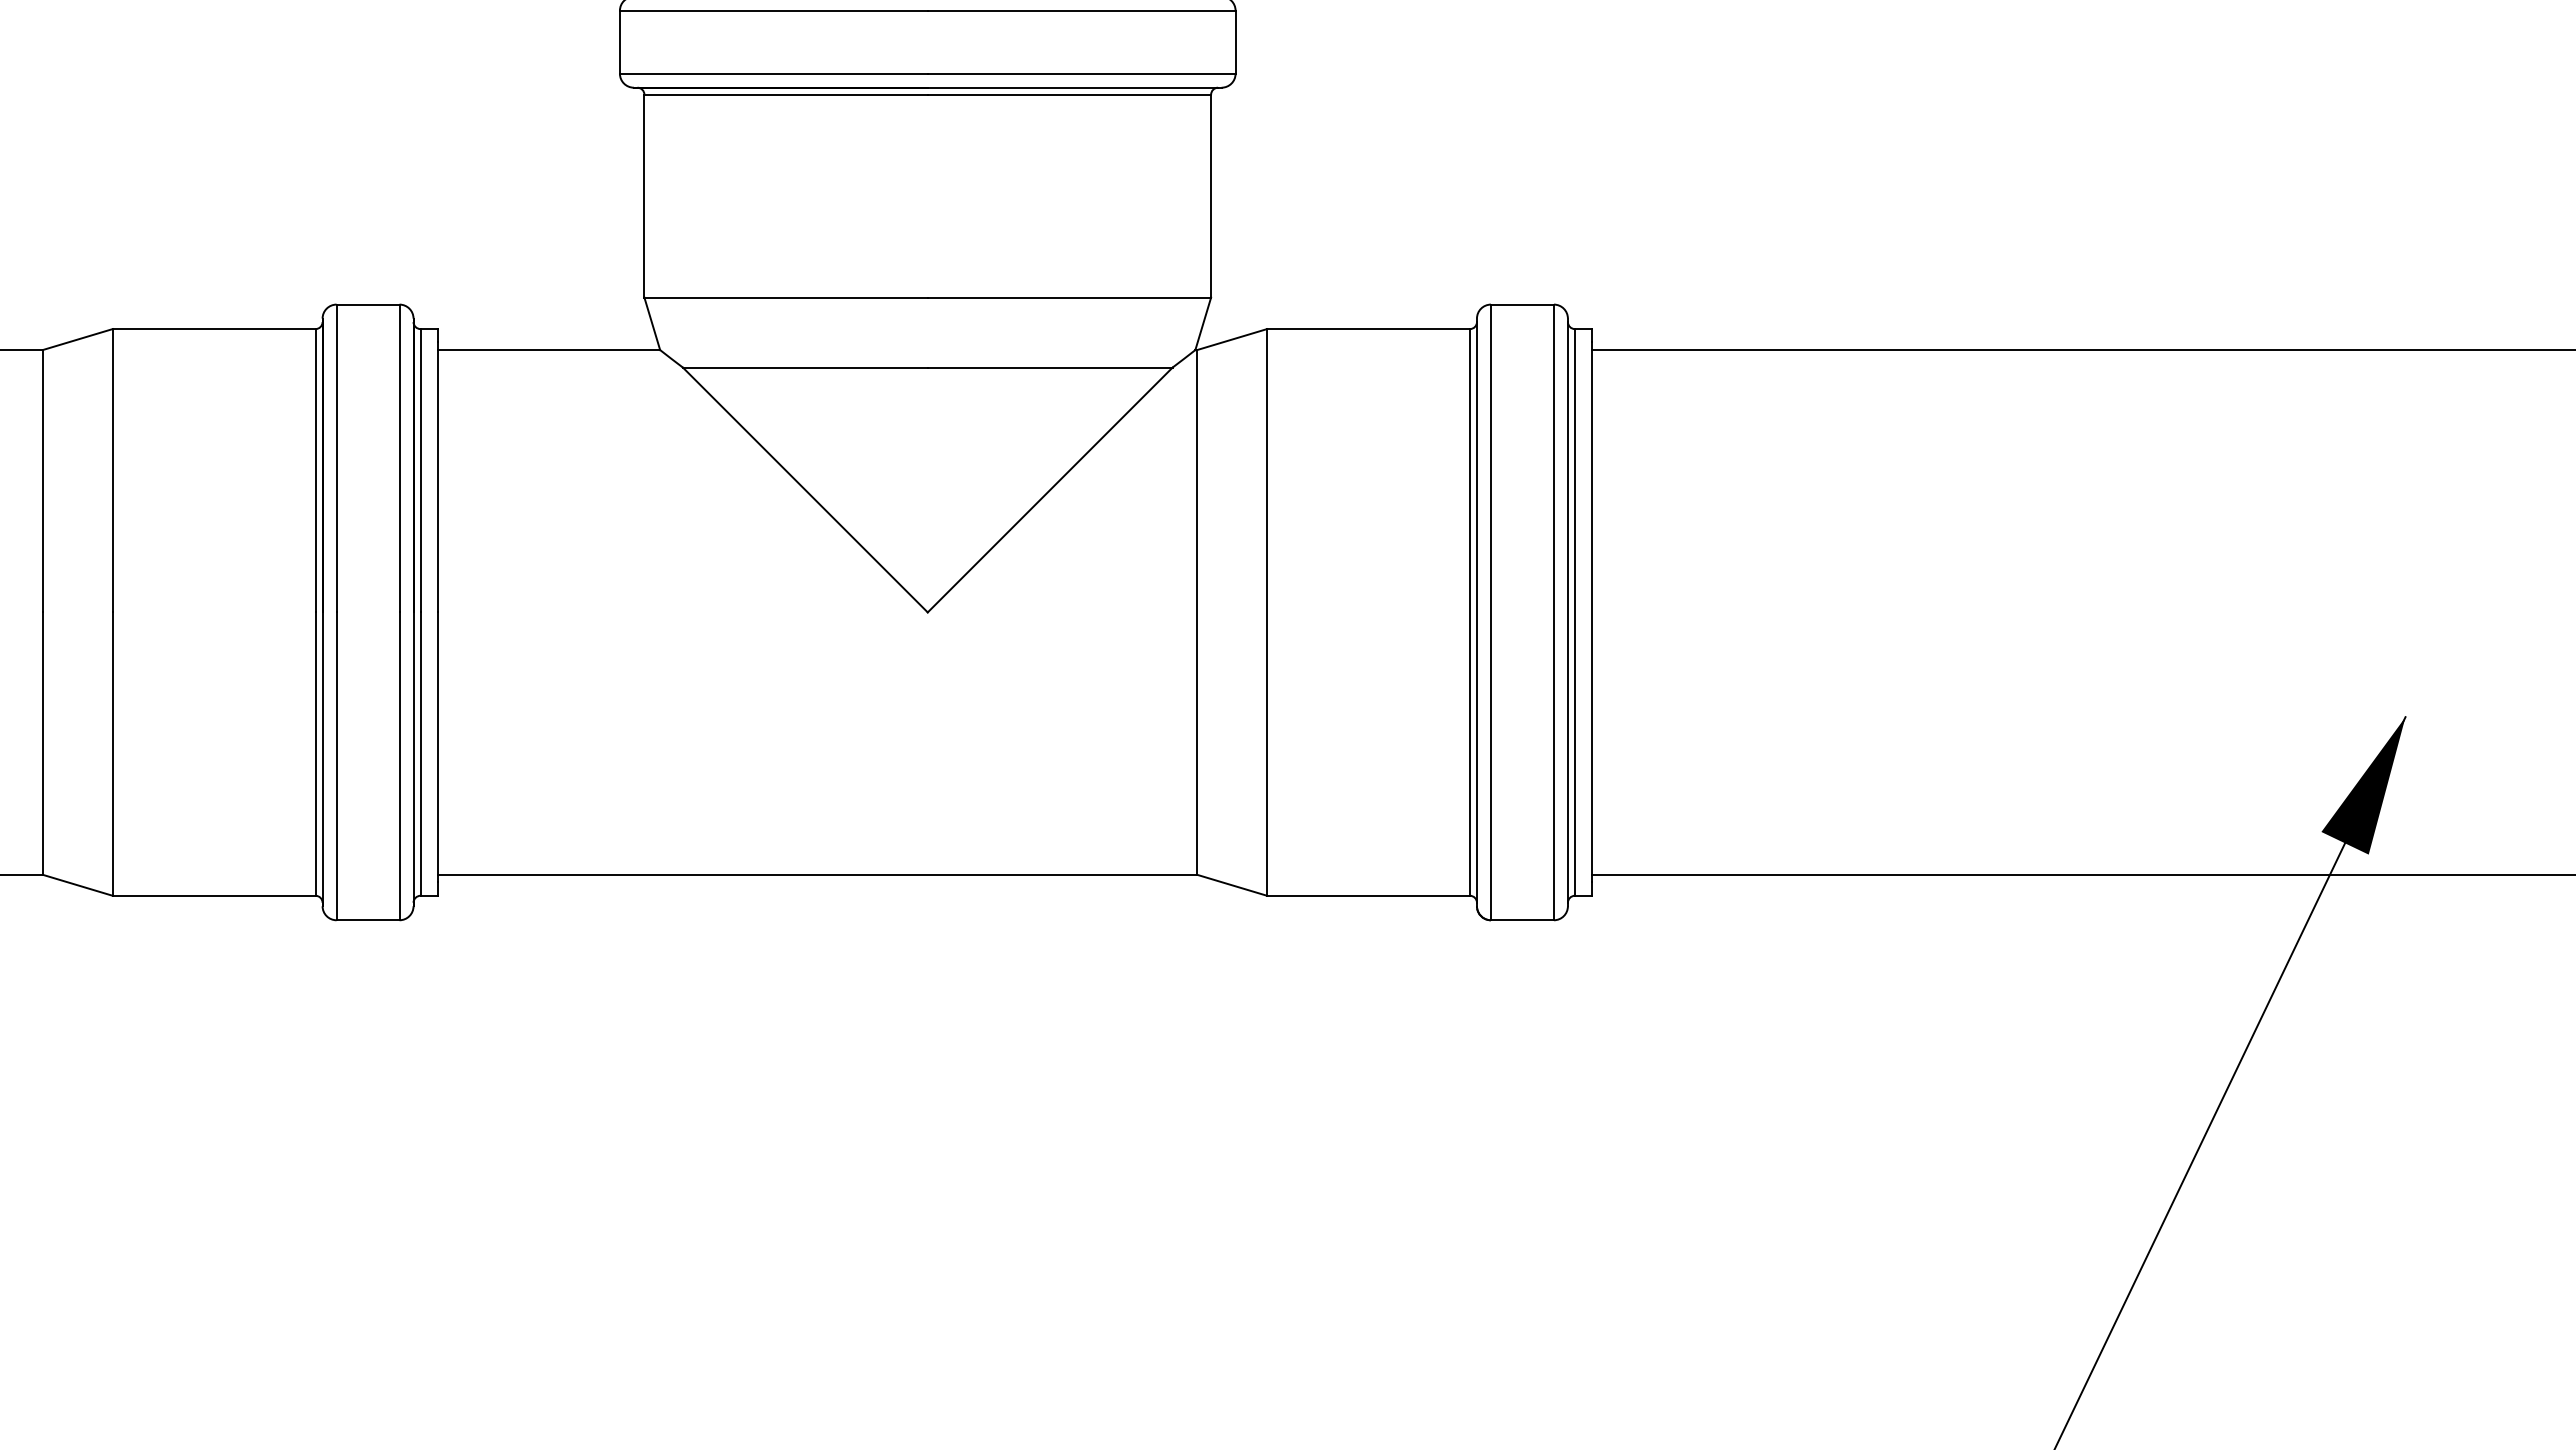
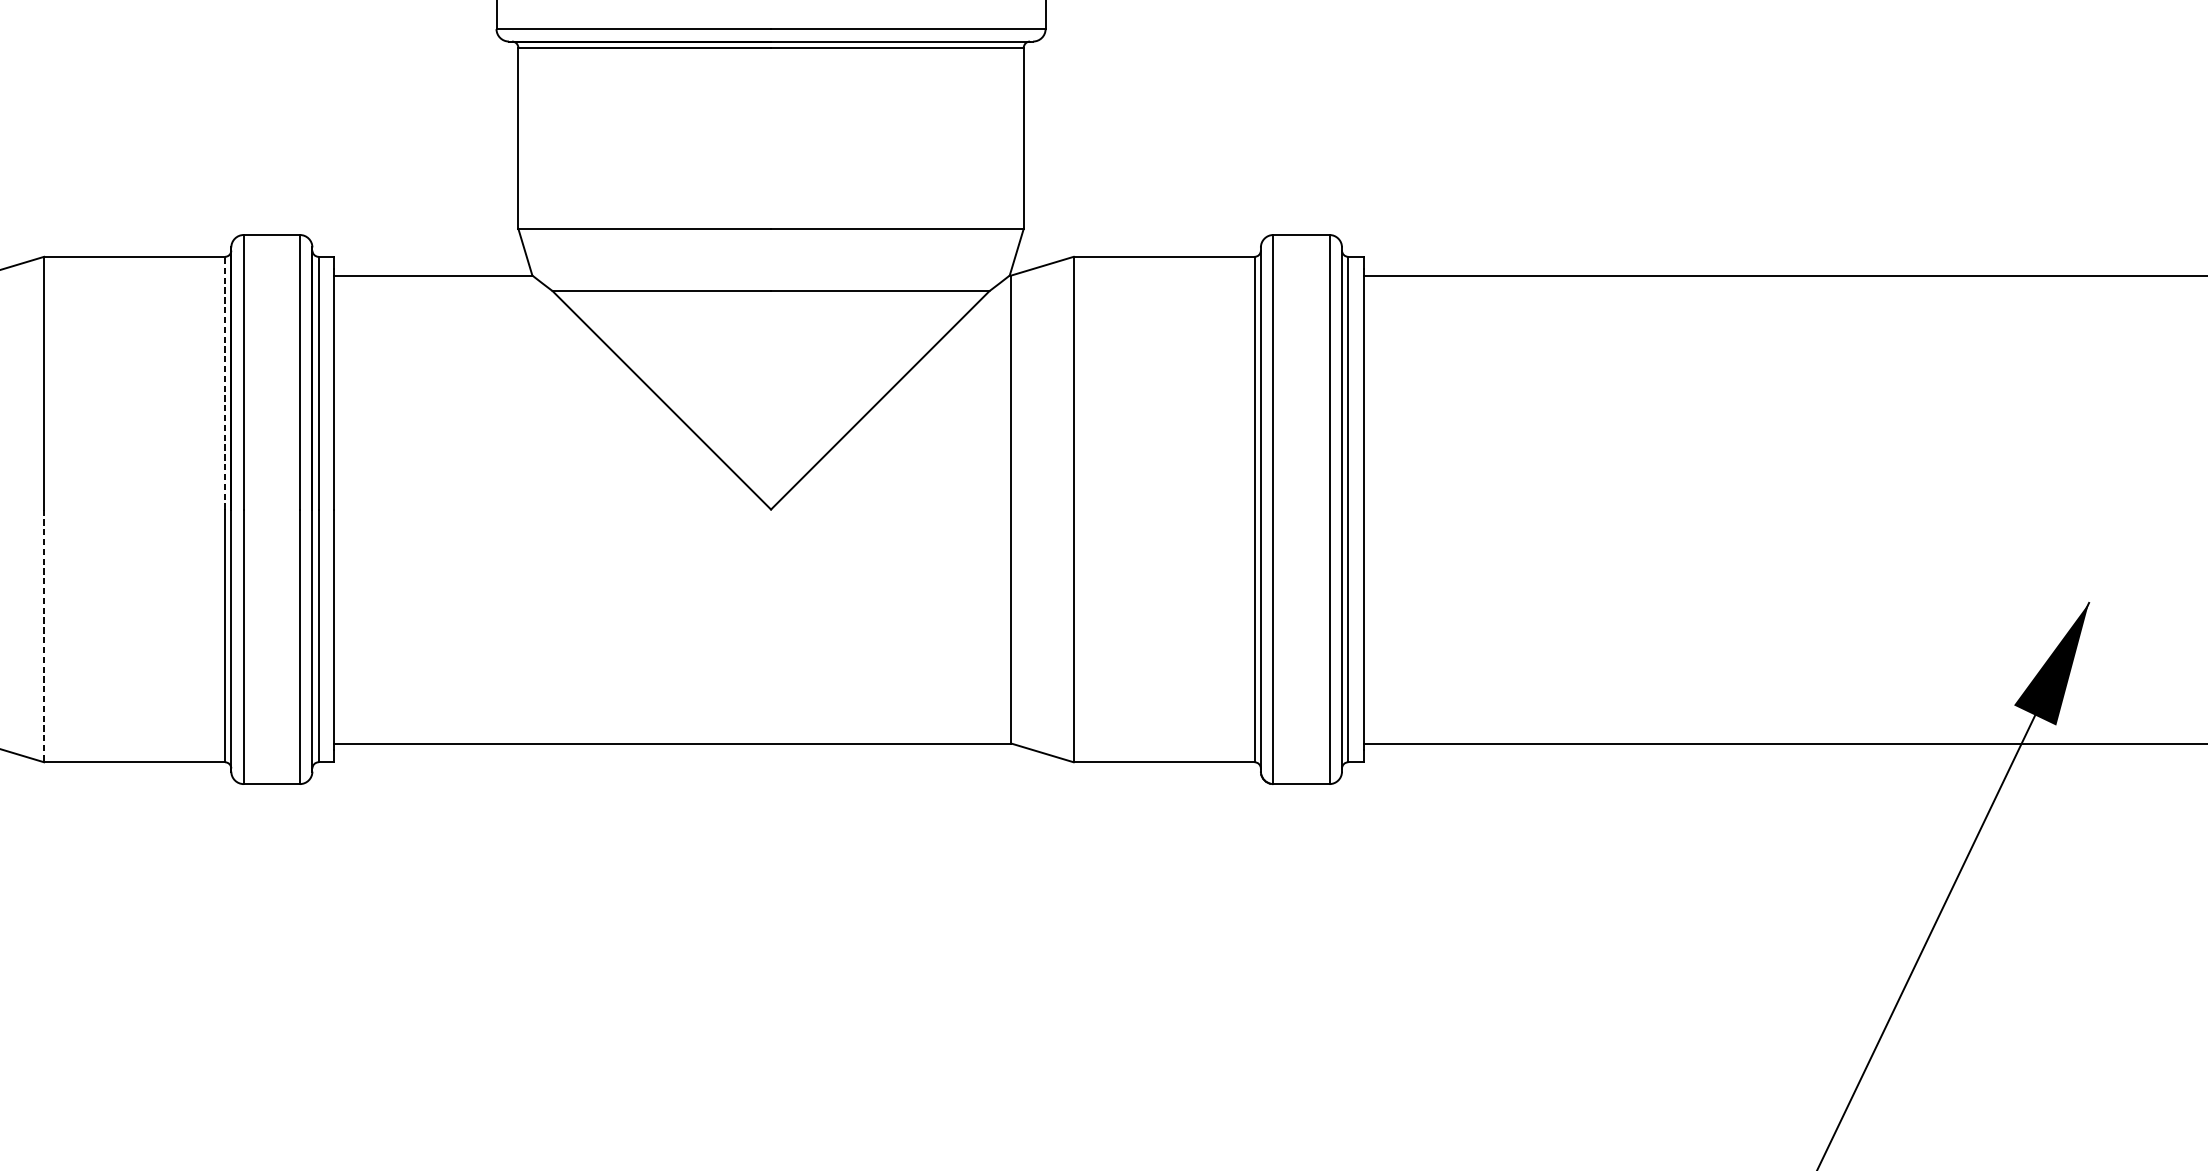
line: (315, 470) -> (224, 382), solid -> dashed
line: (112, 754) -> (43, 636), solid -> dashed

